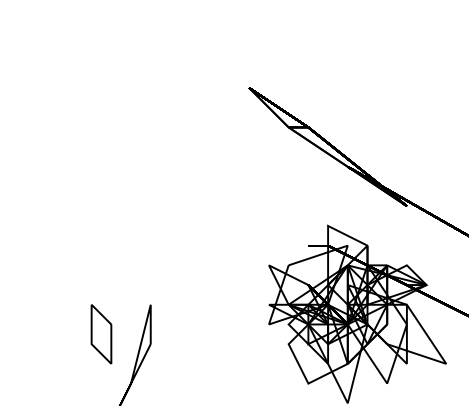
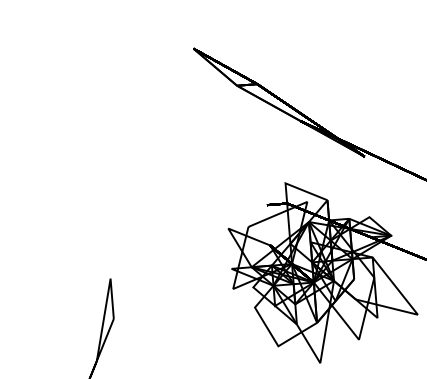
part: (101, 334) -> (62, 313), removed

